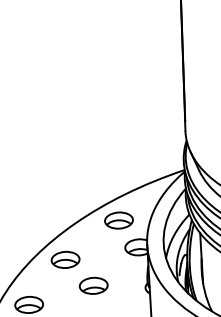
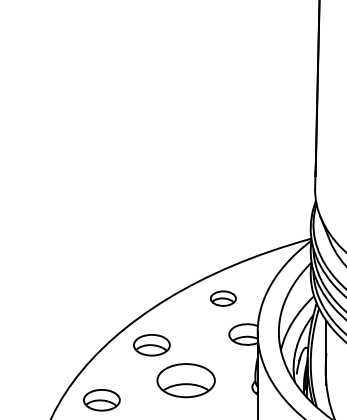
part: (119, 220) -> (223, 298), size x0.7
part: (93, 285) -> (185, 380), size x1.6

